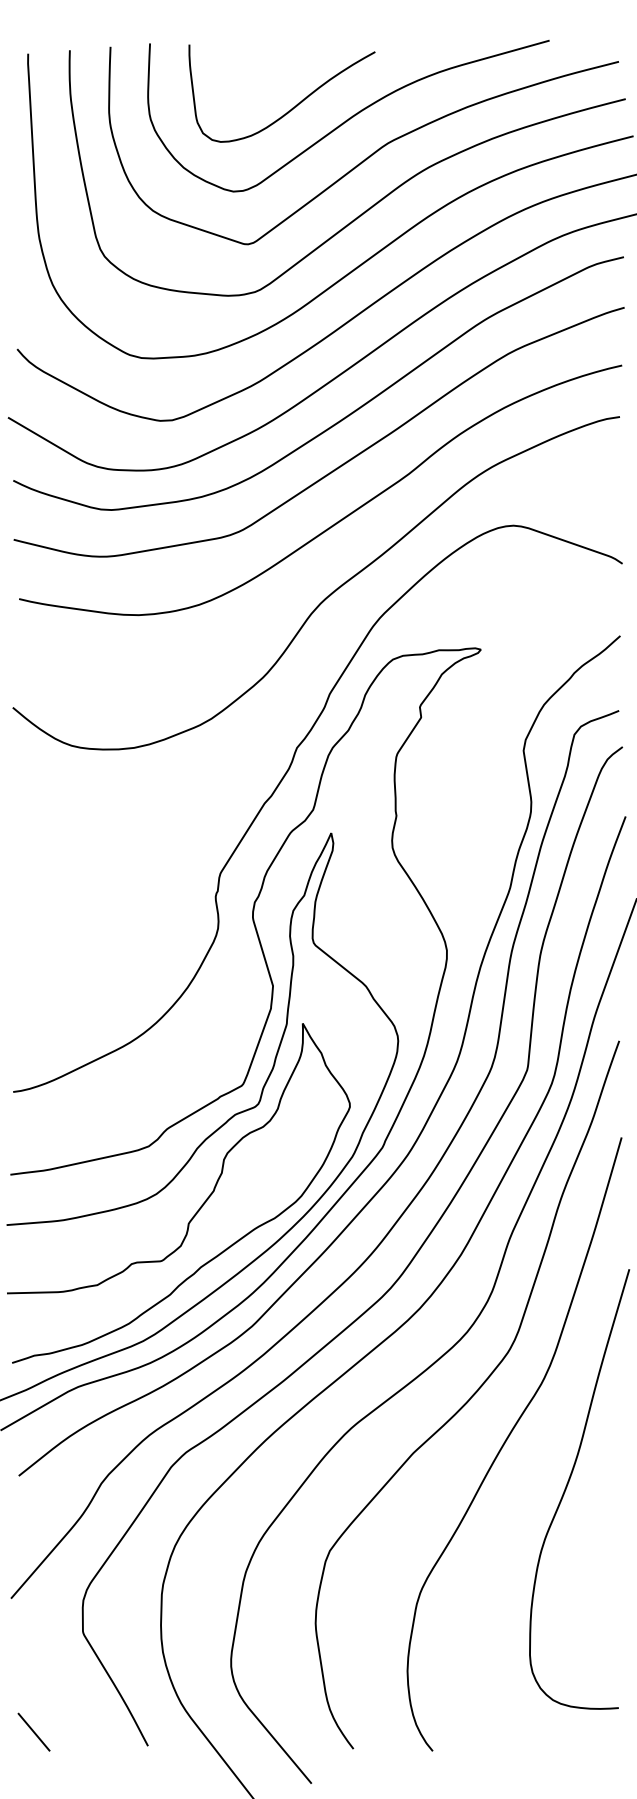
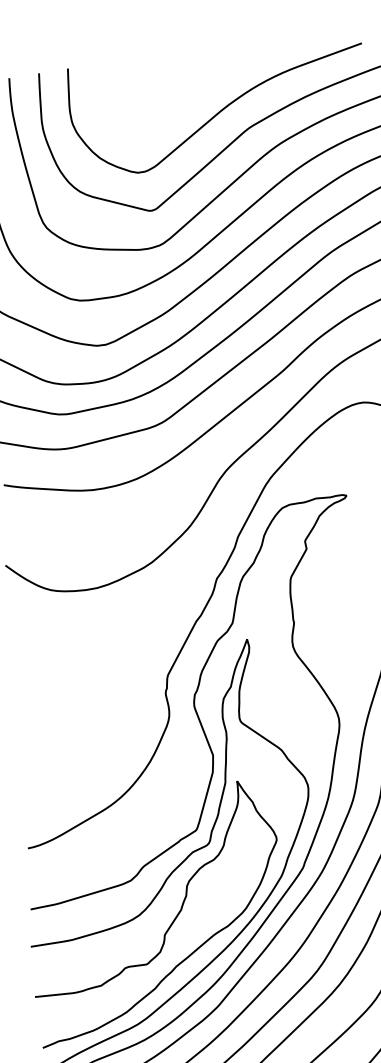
curve: (292, 107) -> (176, 107), removed

